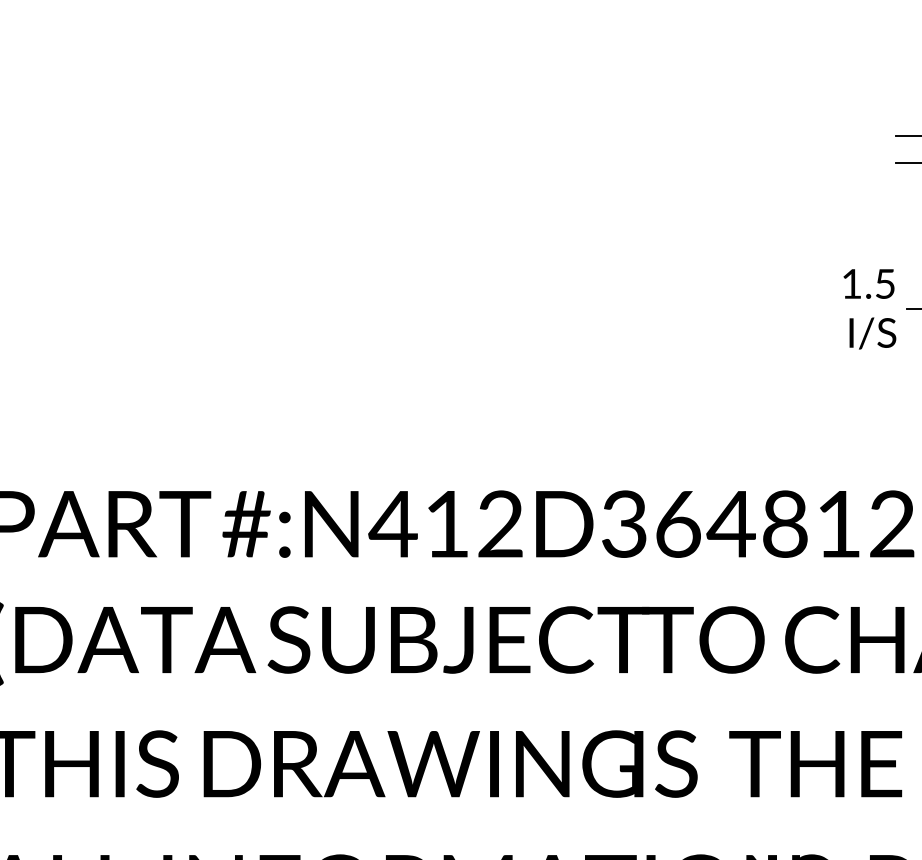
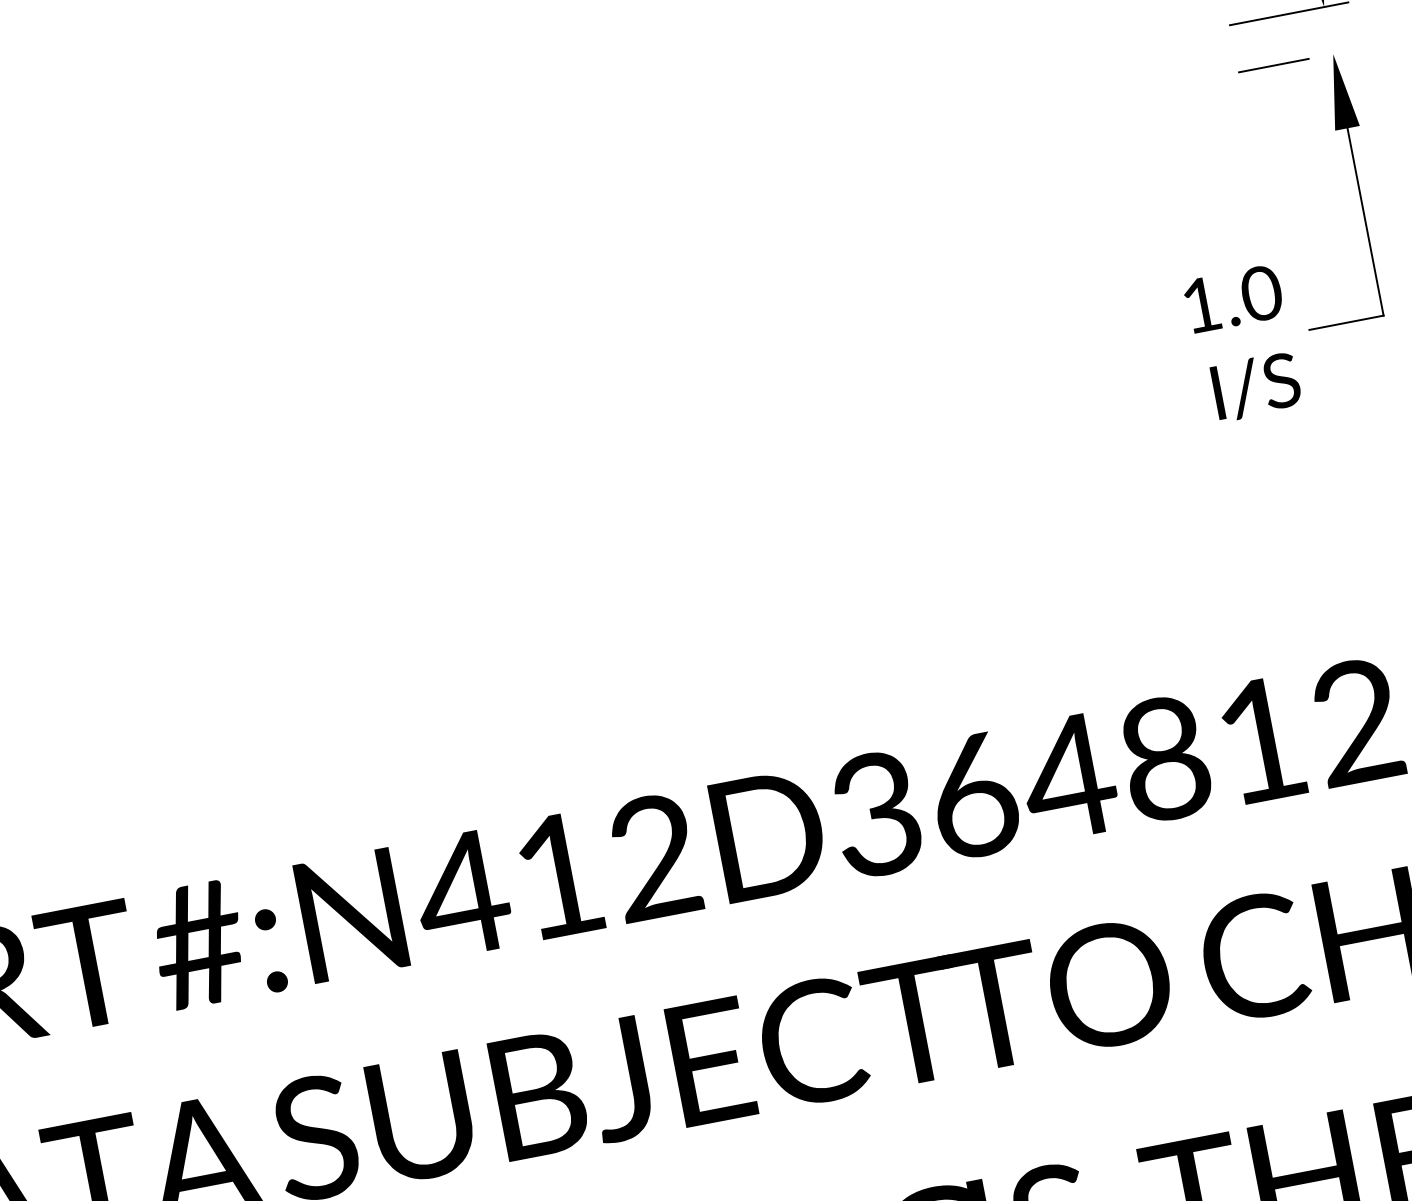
text: (884, 283) -> (1260, 292), 1.5 -> 1.0

